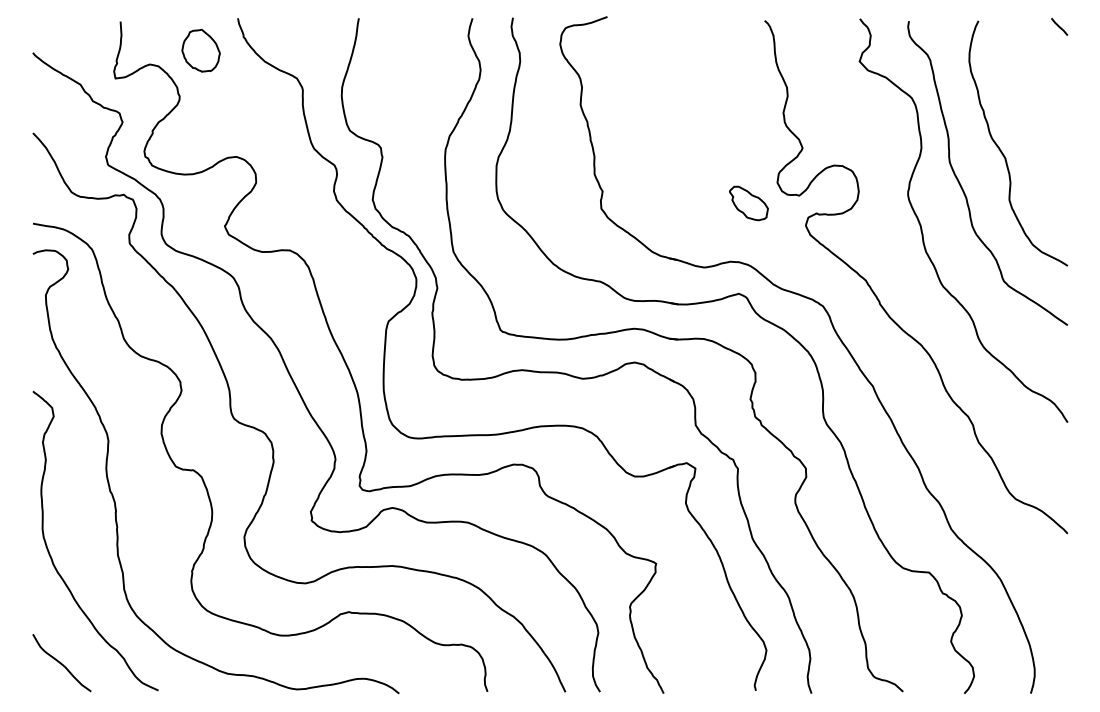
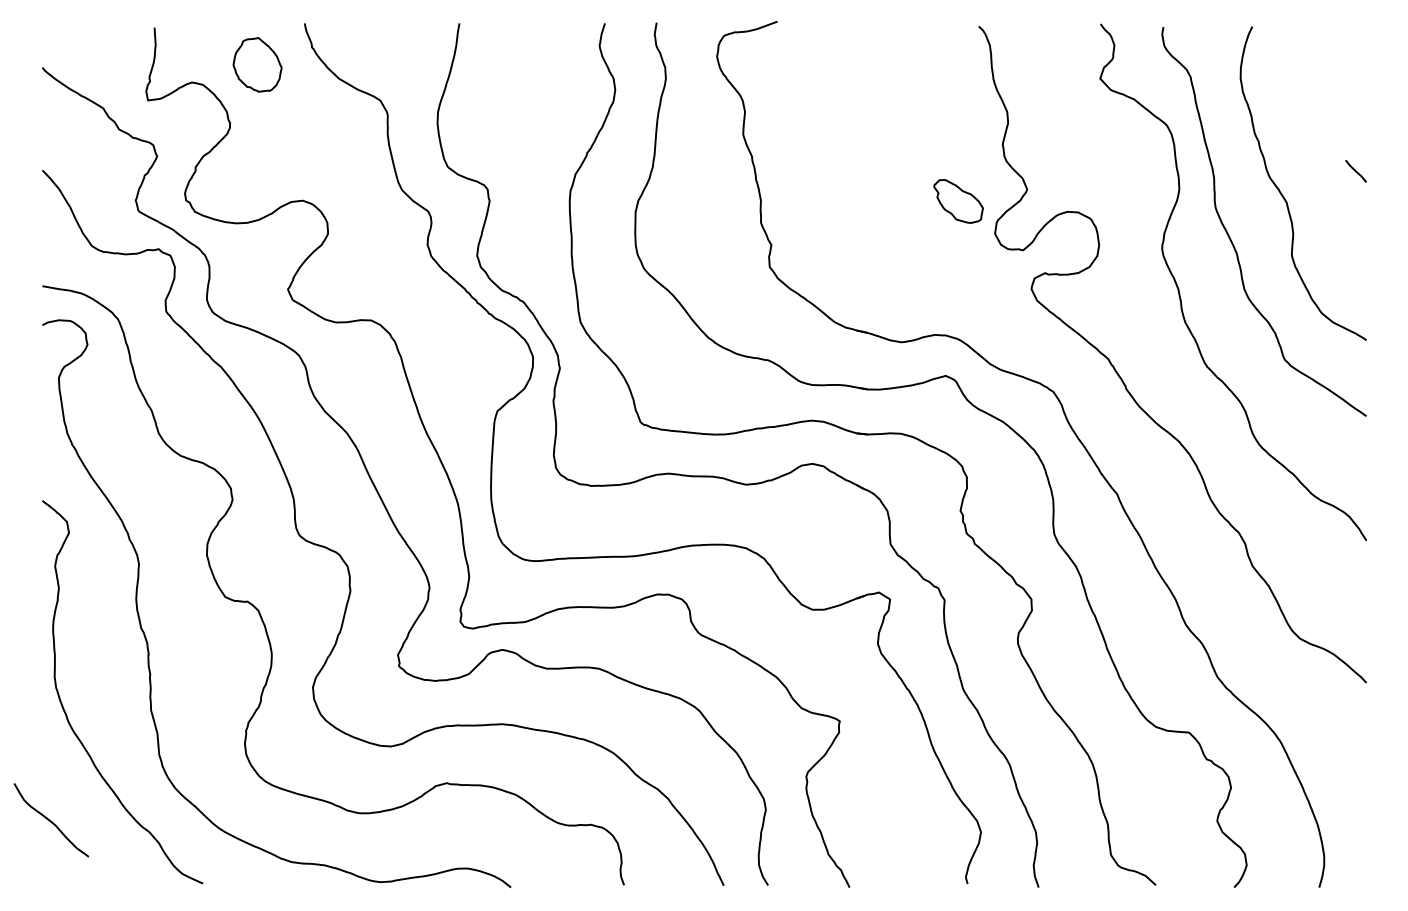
line: (1059, 26) -> (1355, 170), moved
part: (748, 203) -> (958, 201), moved
curve: (61, 663) -> (50, 820), moved

